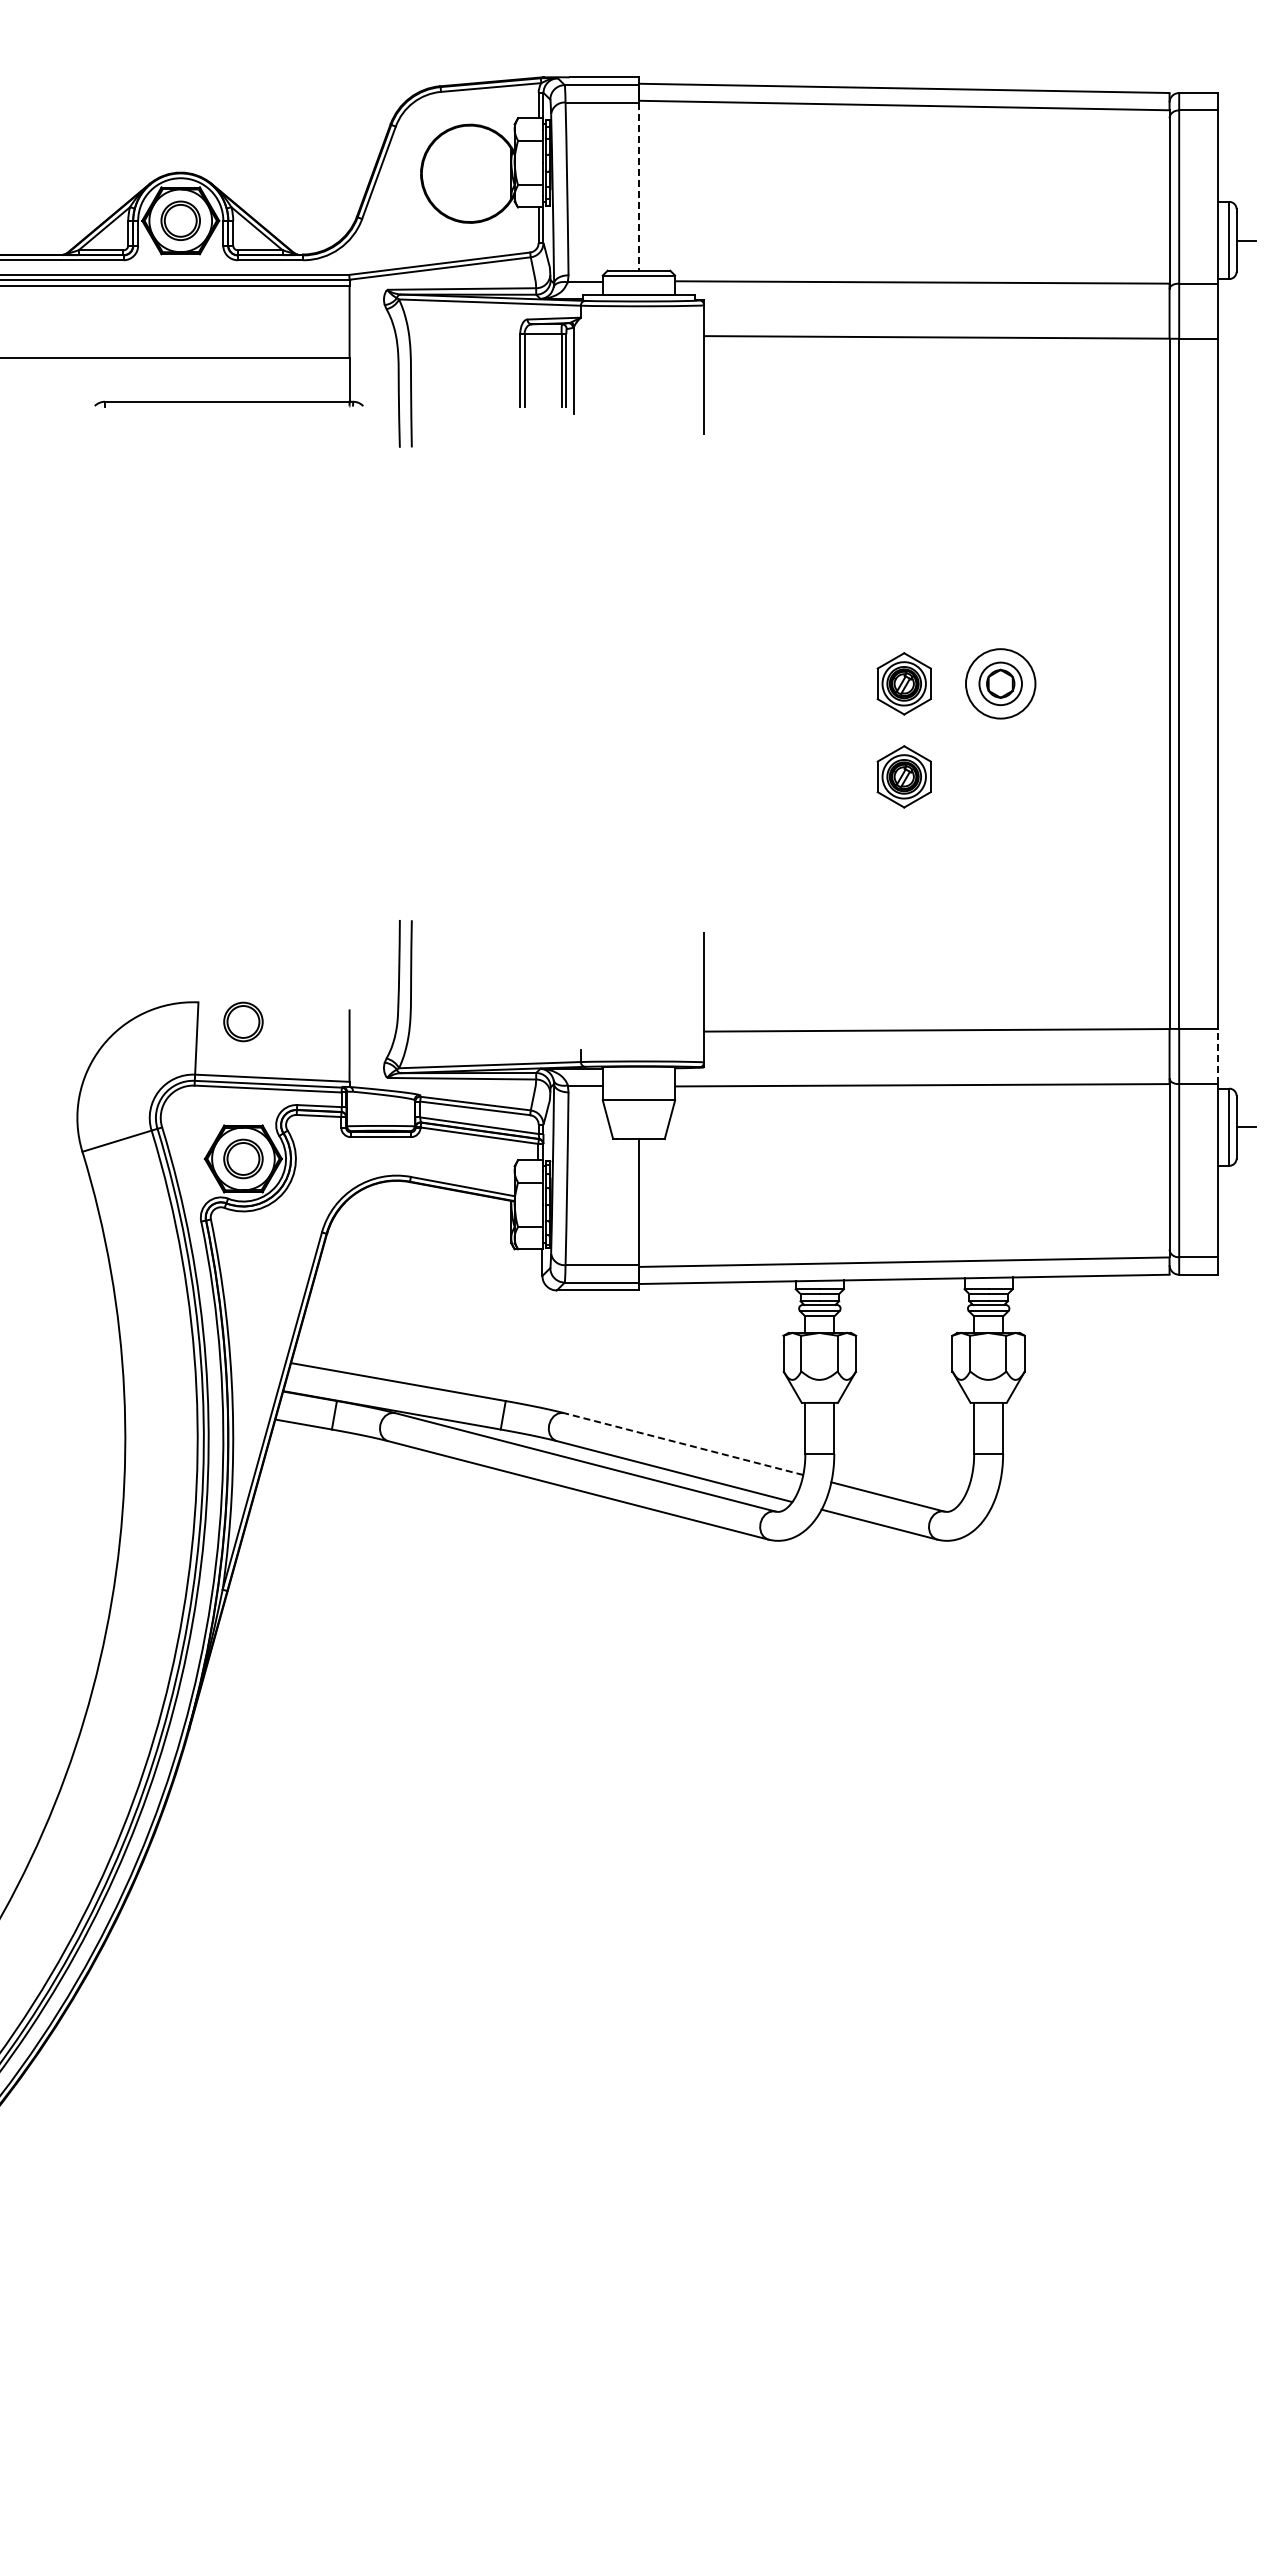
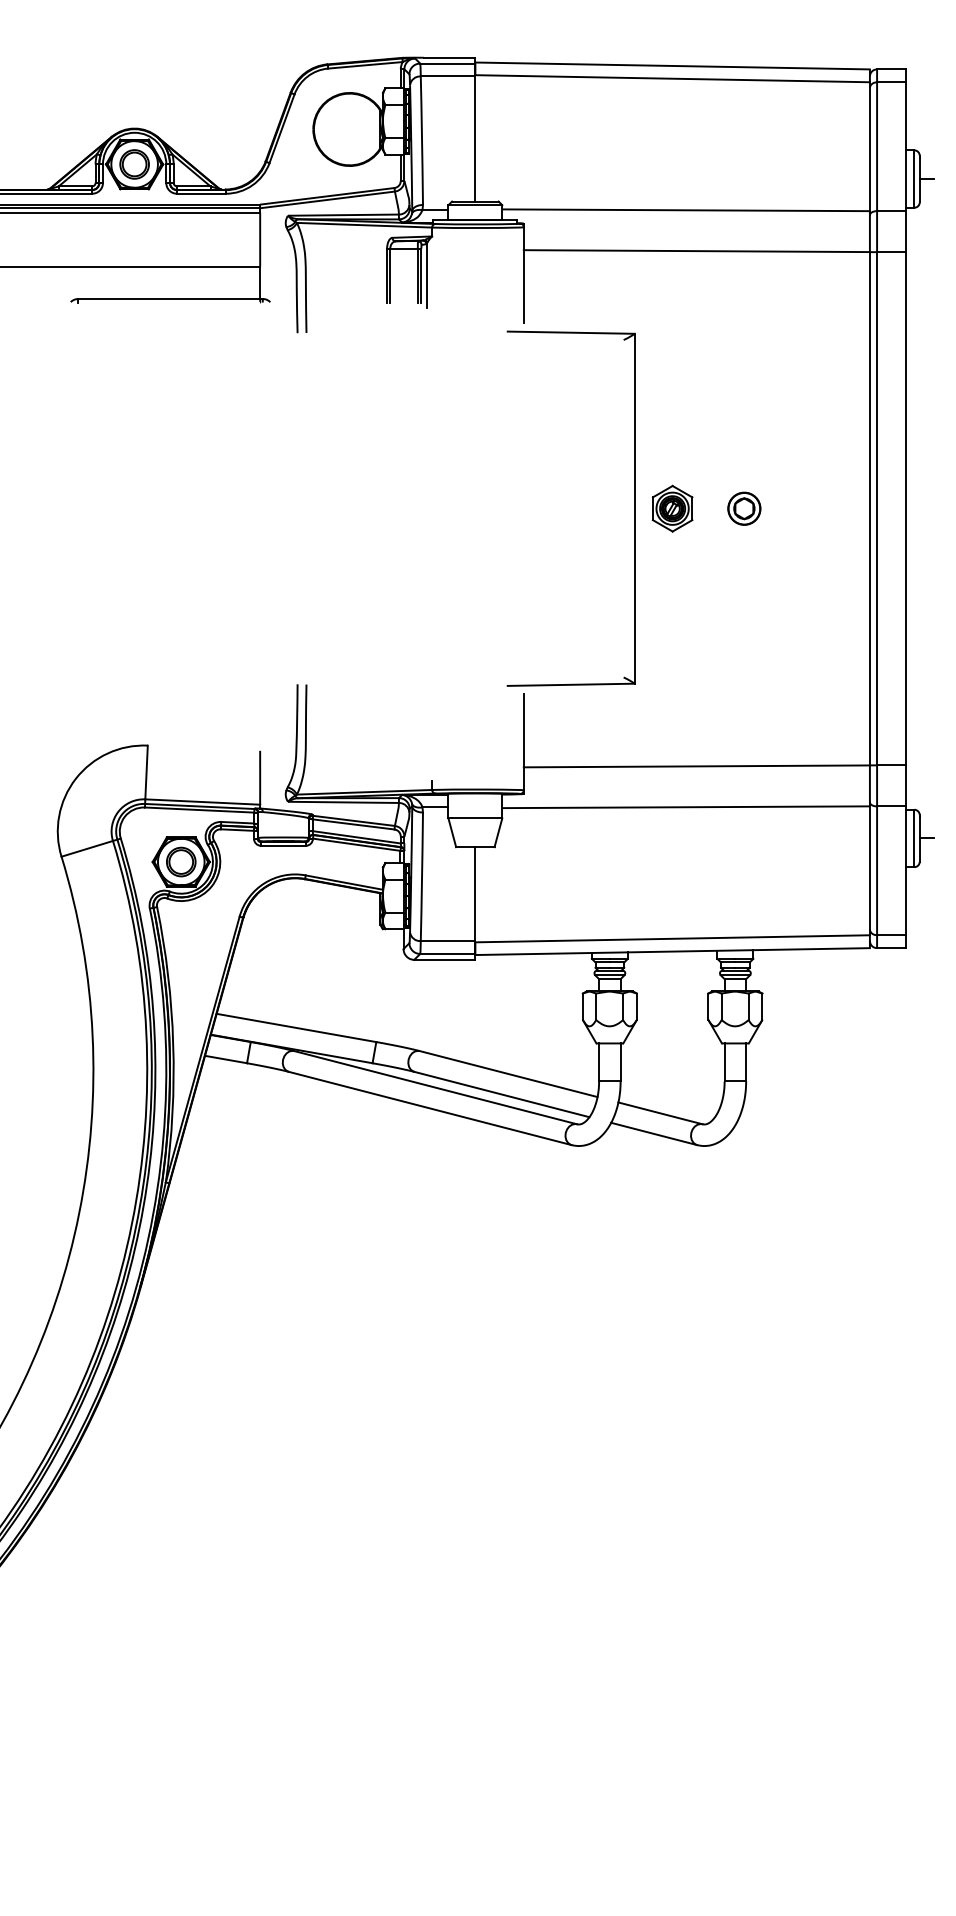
line: (638, 187) -> (475, 139), dashed -> solid
part: (853, 683) -> (634, 508), added
circle: (1000, 683) -> (744, 508), size x0.62
part: (903, 776) -> (672, 577), removed
part: (243, 1021) -> (181, 759), removed
line: (1217, 1056) -> (905, 785), dashed -> solid
line: (683, 1443) -> (508, 1073), dashed -> solid

